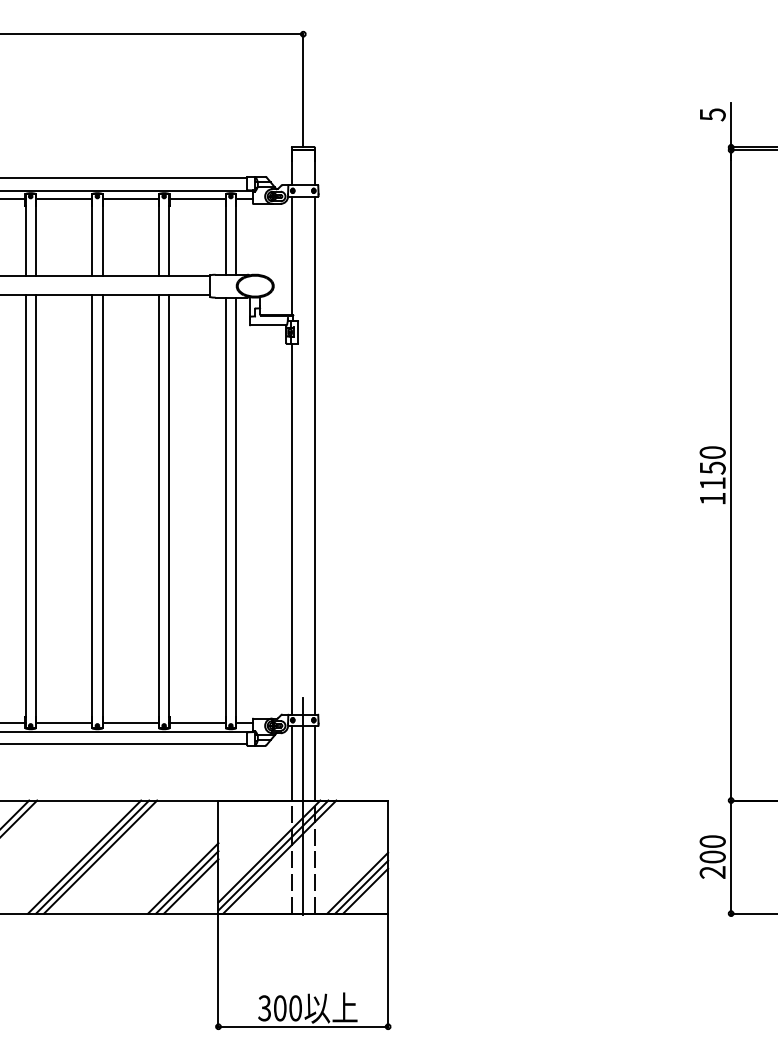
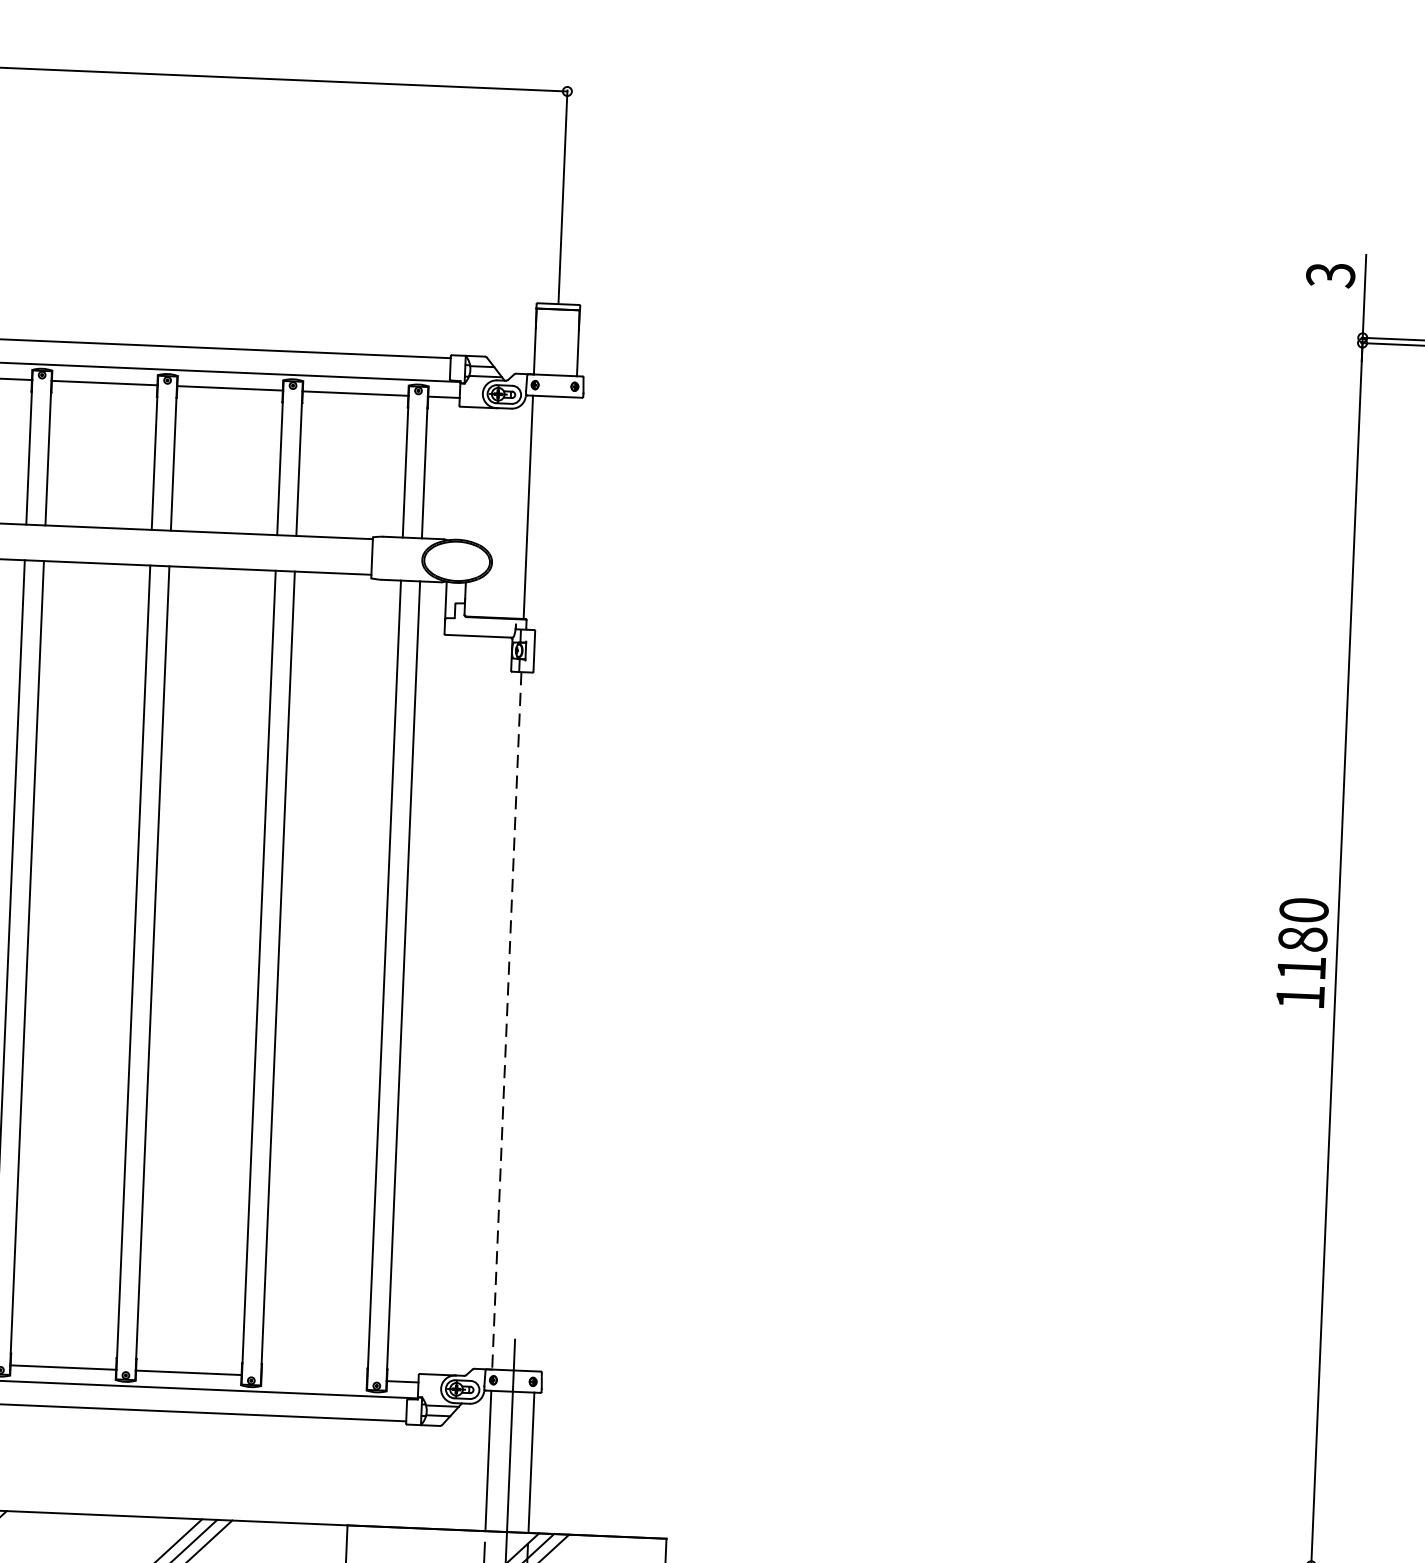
text: (712, 114) -> (1330, 274), 5 -> 3
line: (314, 455) -> (555, 884), removed
text: (712, 467) -> (1302, 938), 1150 -> 1180
line: (291, 529) -> (506, 1021), solid -> dashed
line: (197, 723) -> (314, 1378), removed

